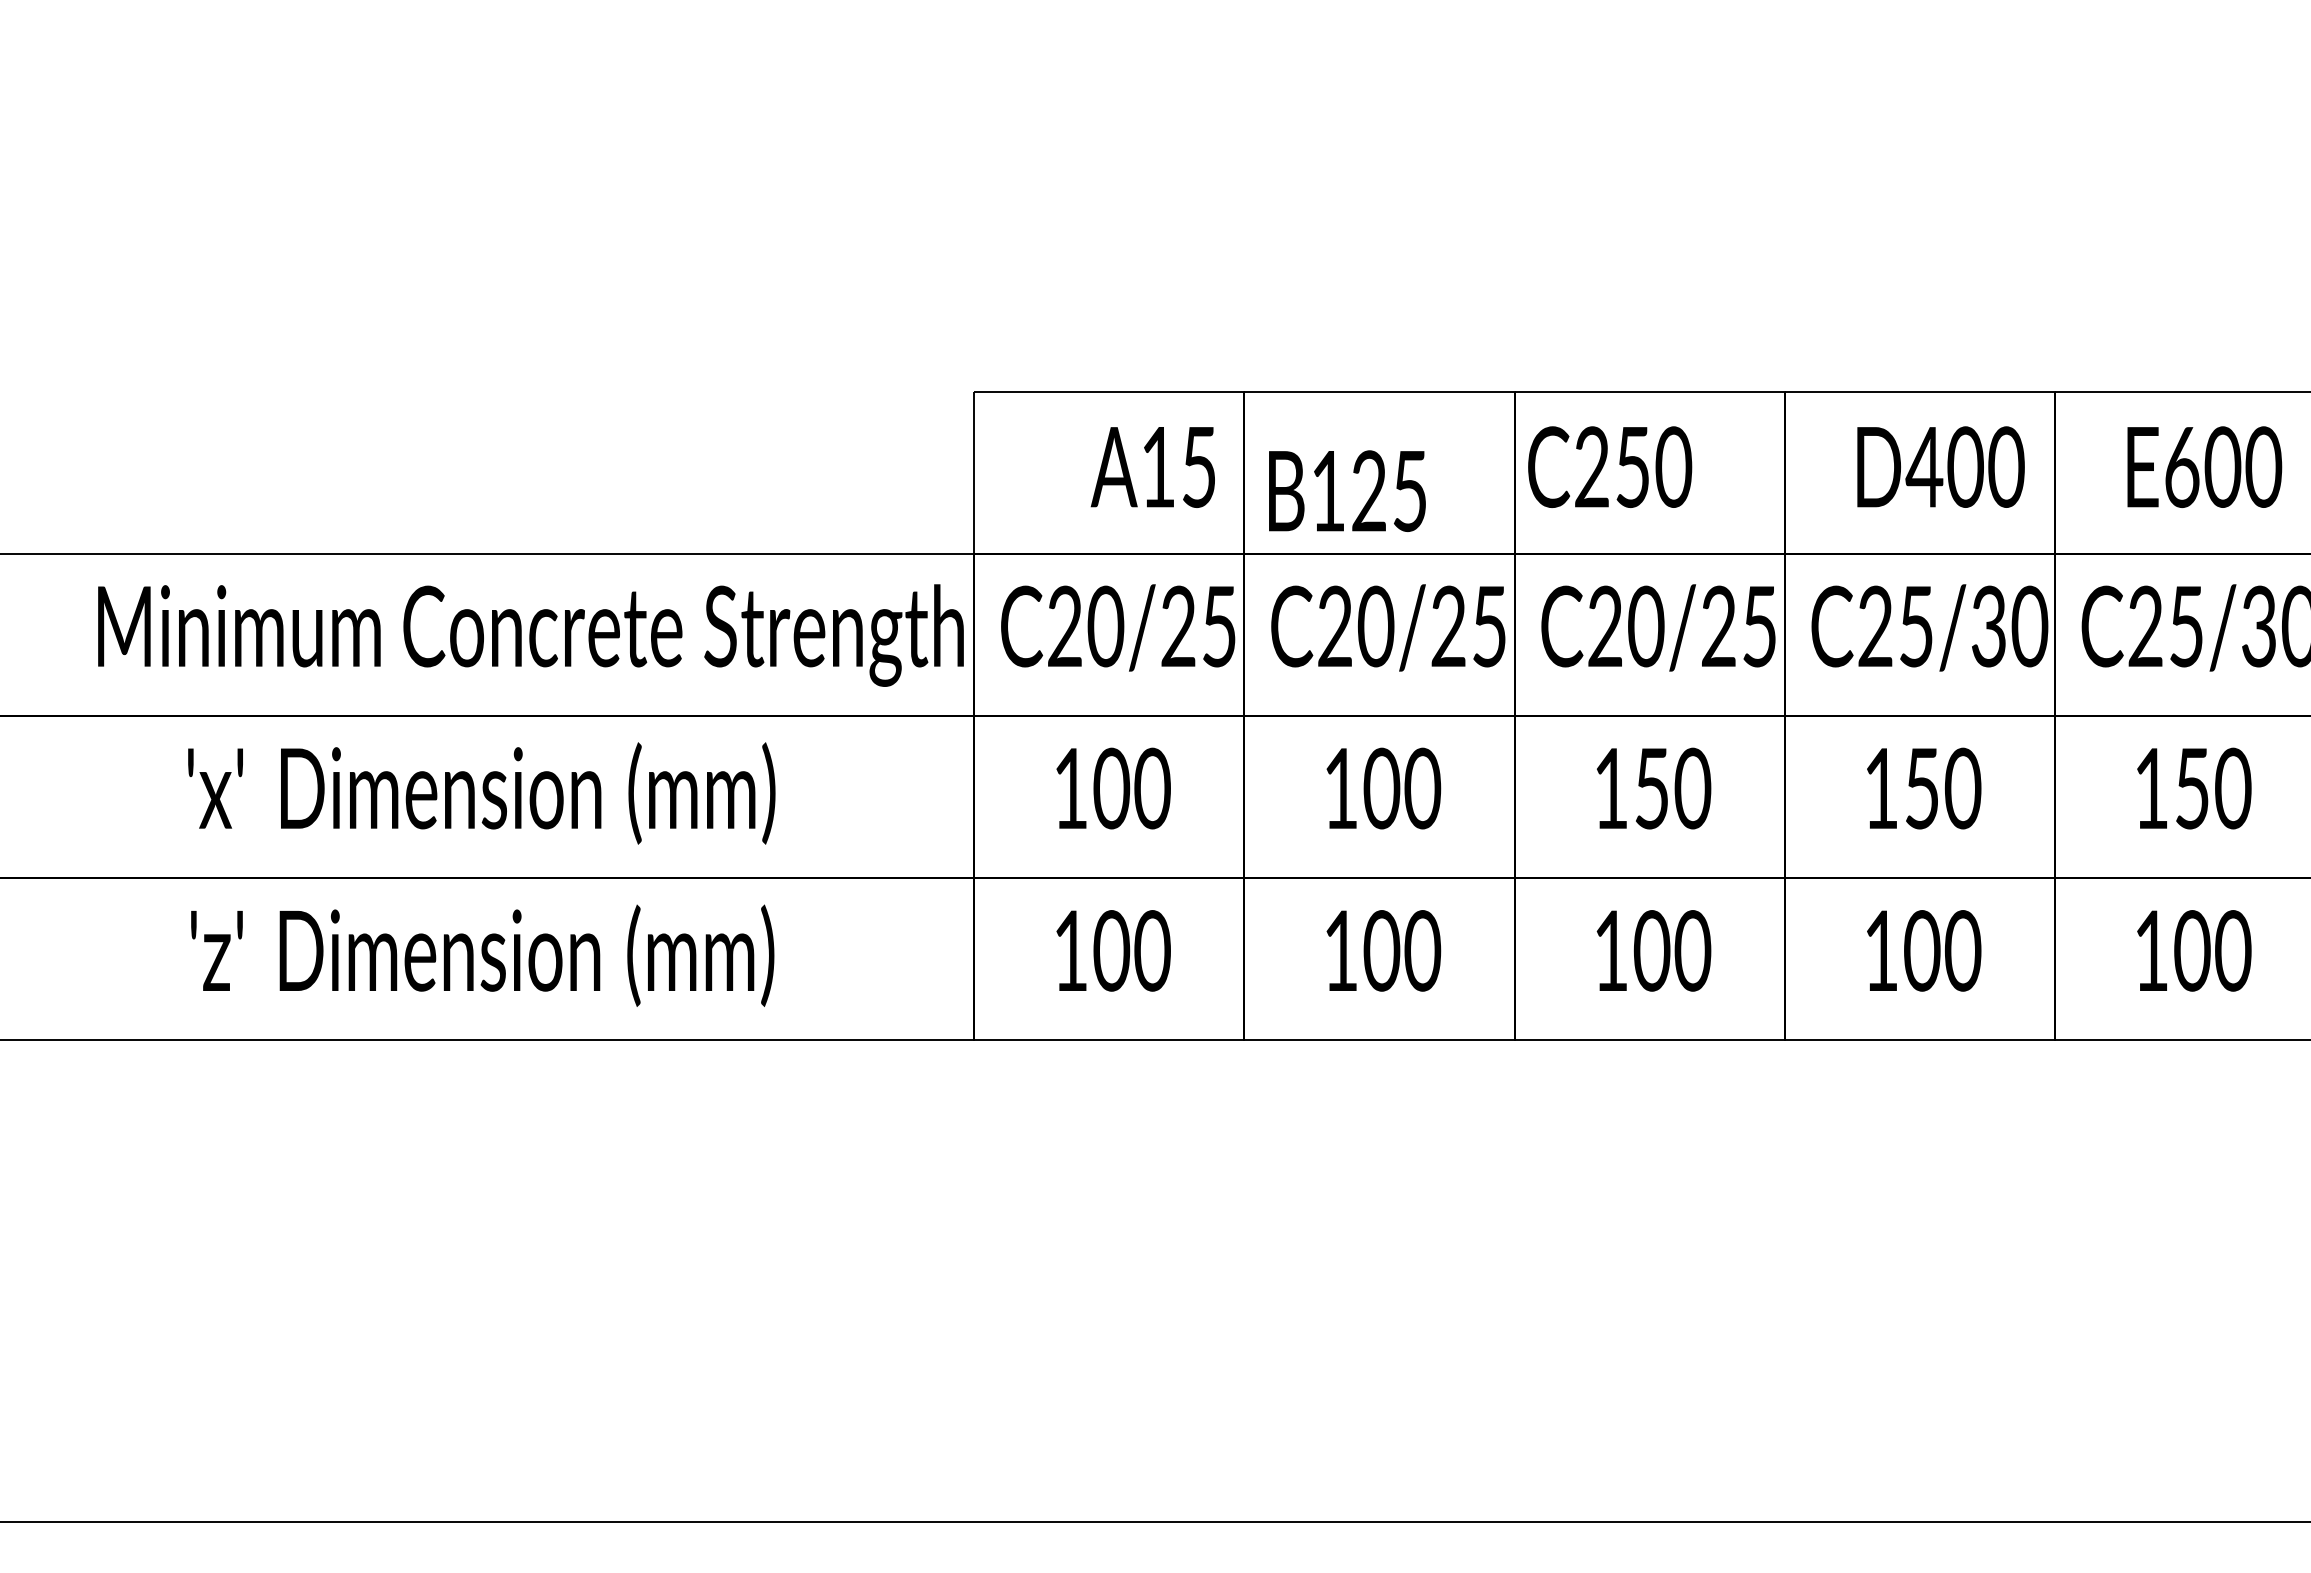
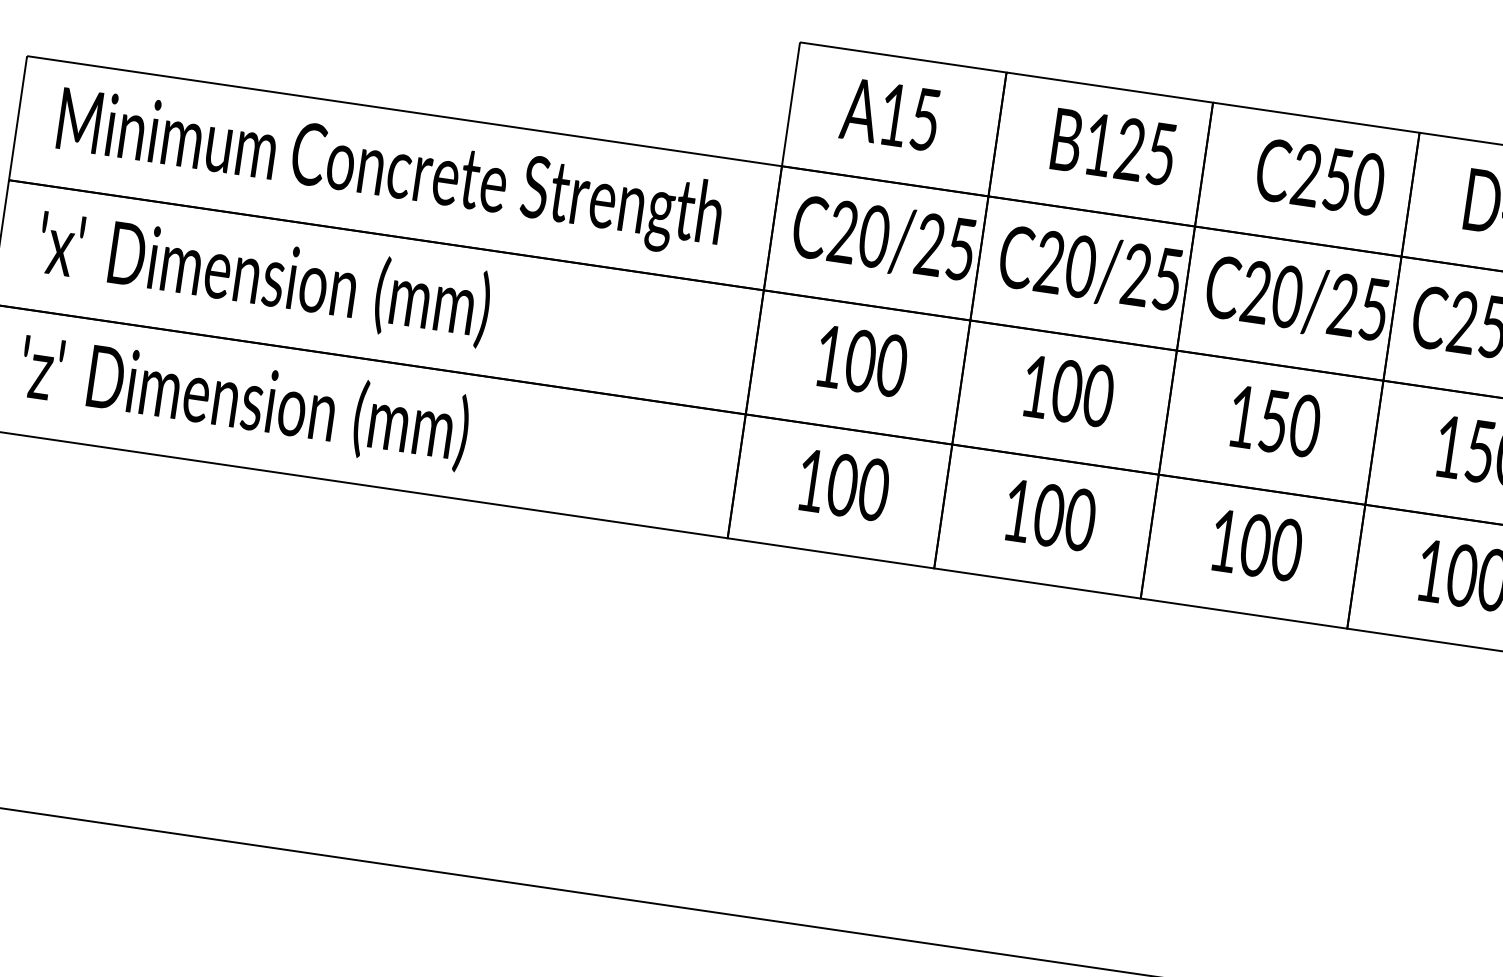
text: (1610, 466) -> (1320, 176), moved
text: (1152, 467) -> (889, 114), moved
text: (1347, 490) -> (1113, 146), moved
text: (530, 635) -> (389, 172), moved
text: (481, 793) -> (263, 277), moved
text: (482, 955) -> (244, 401), moved

